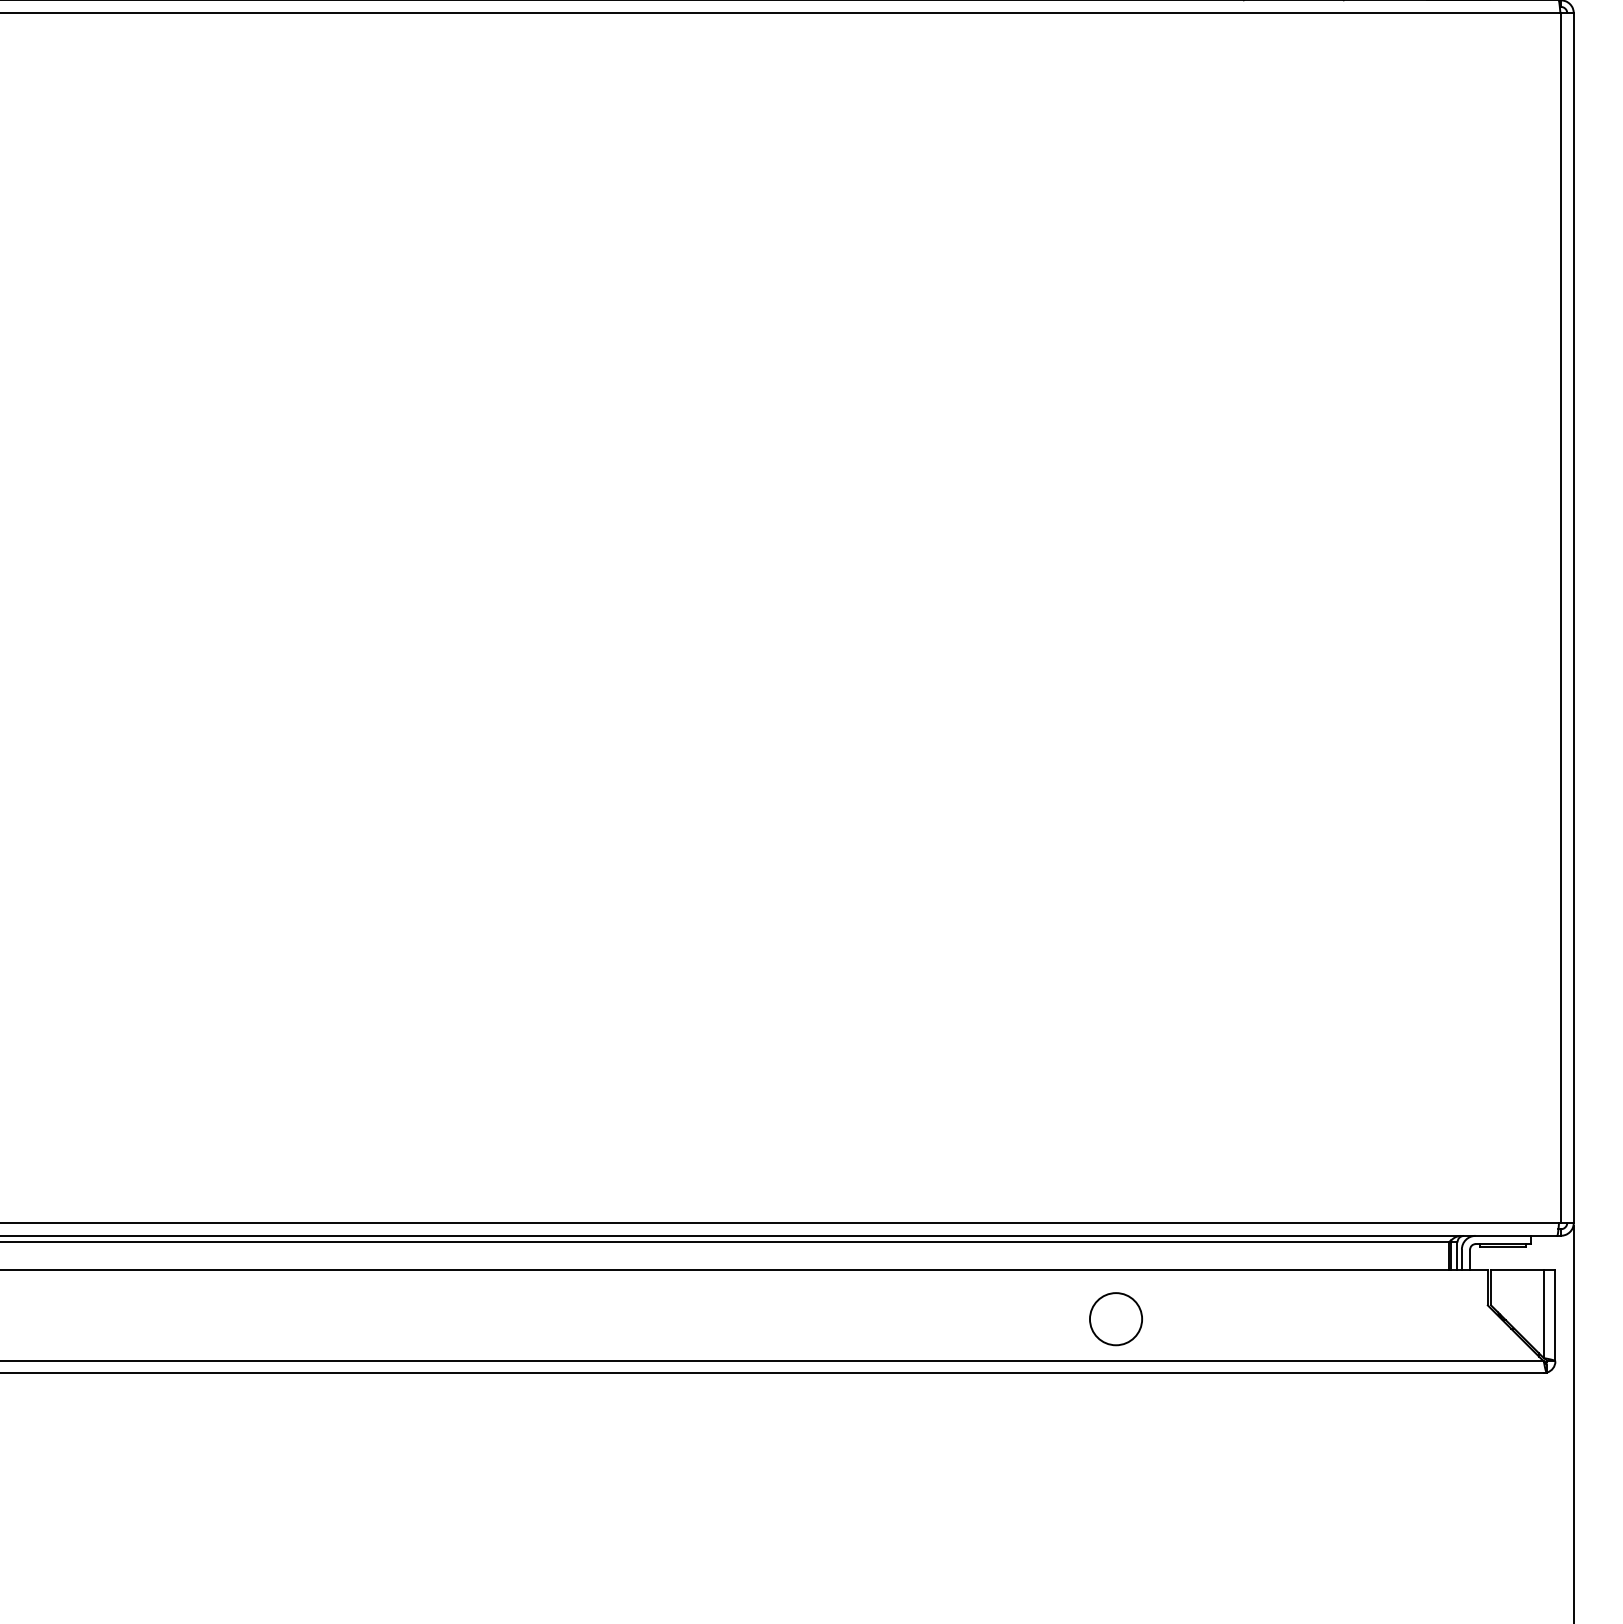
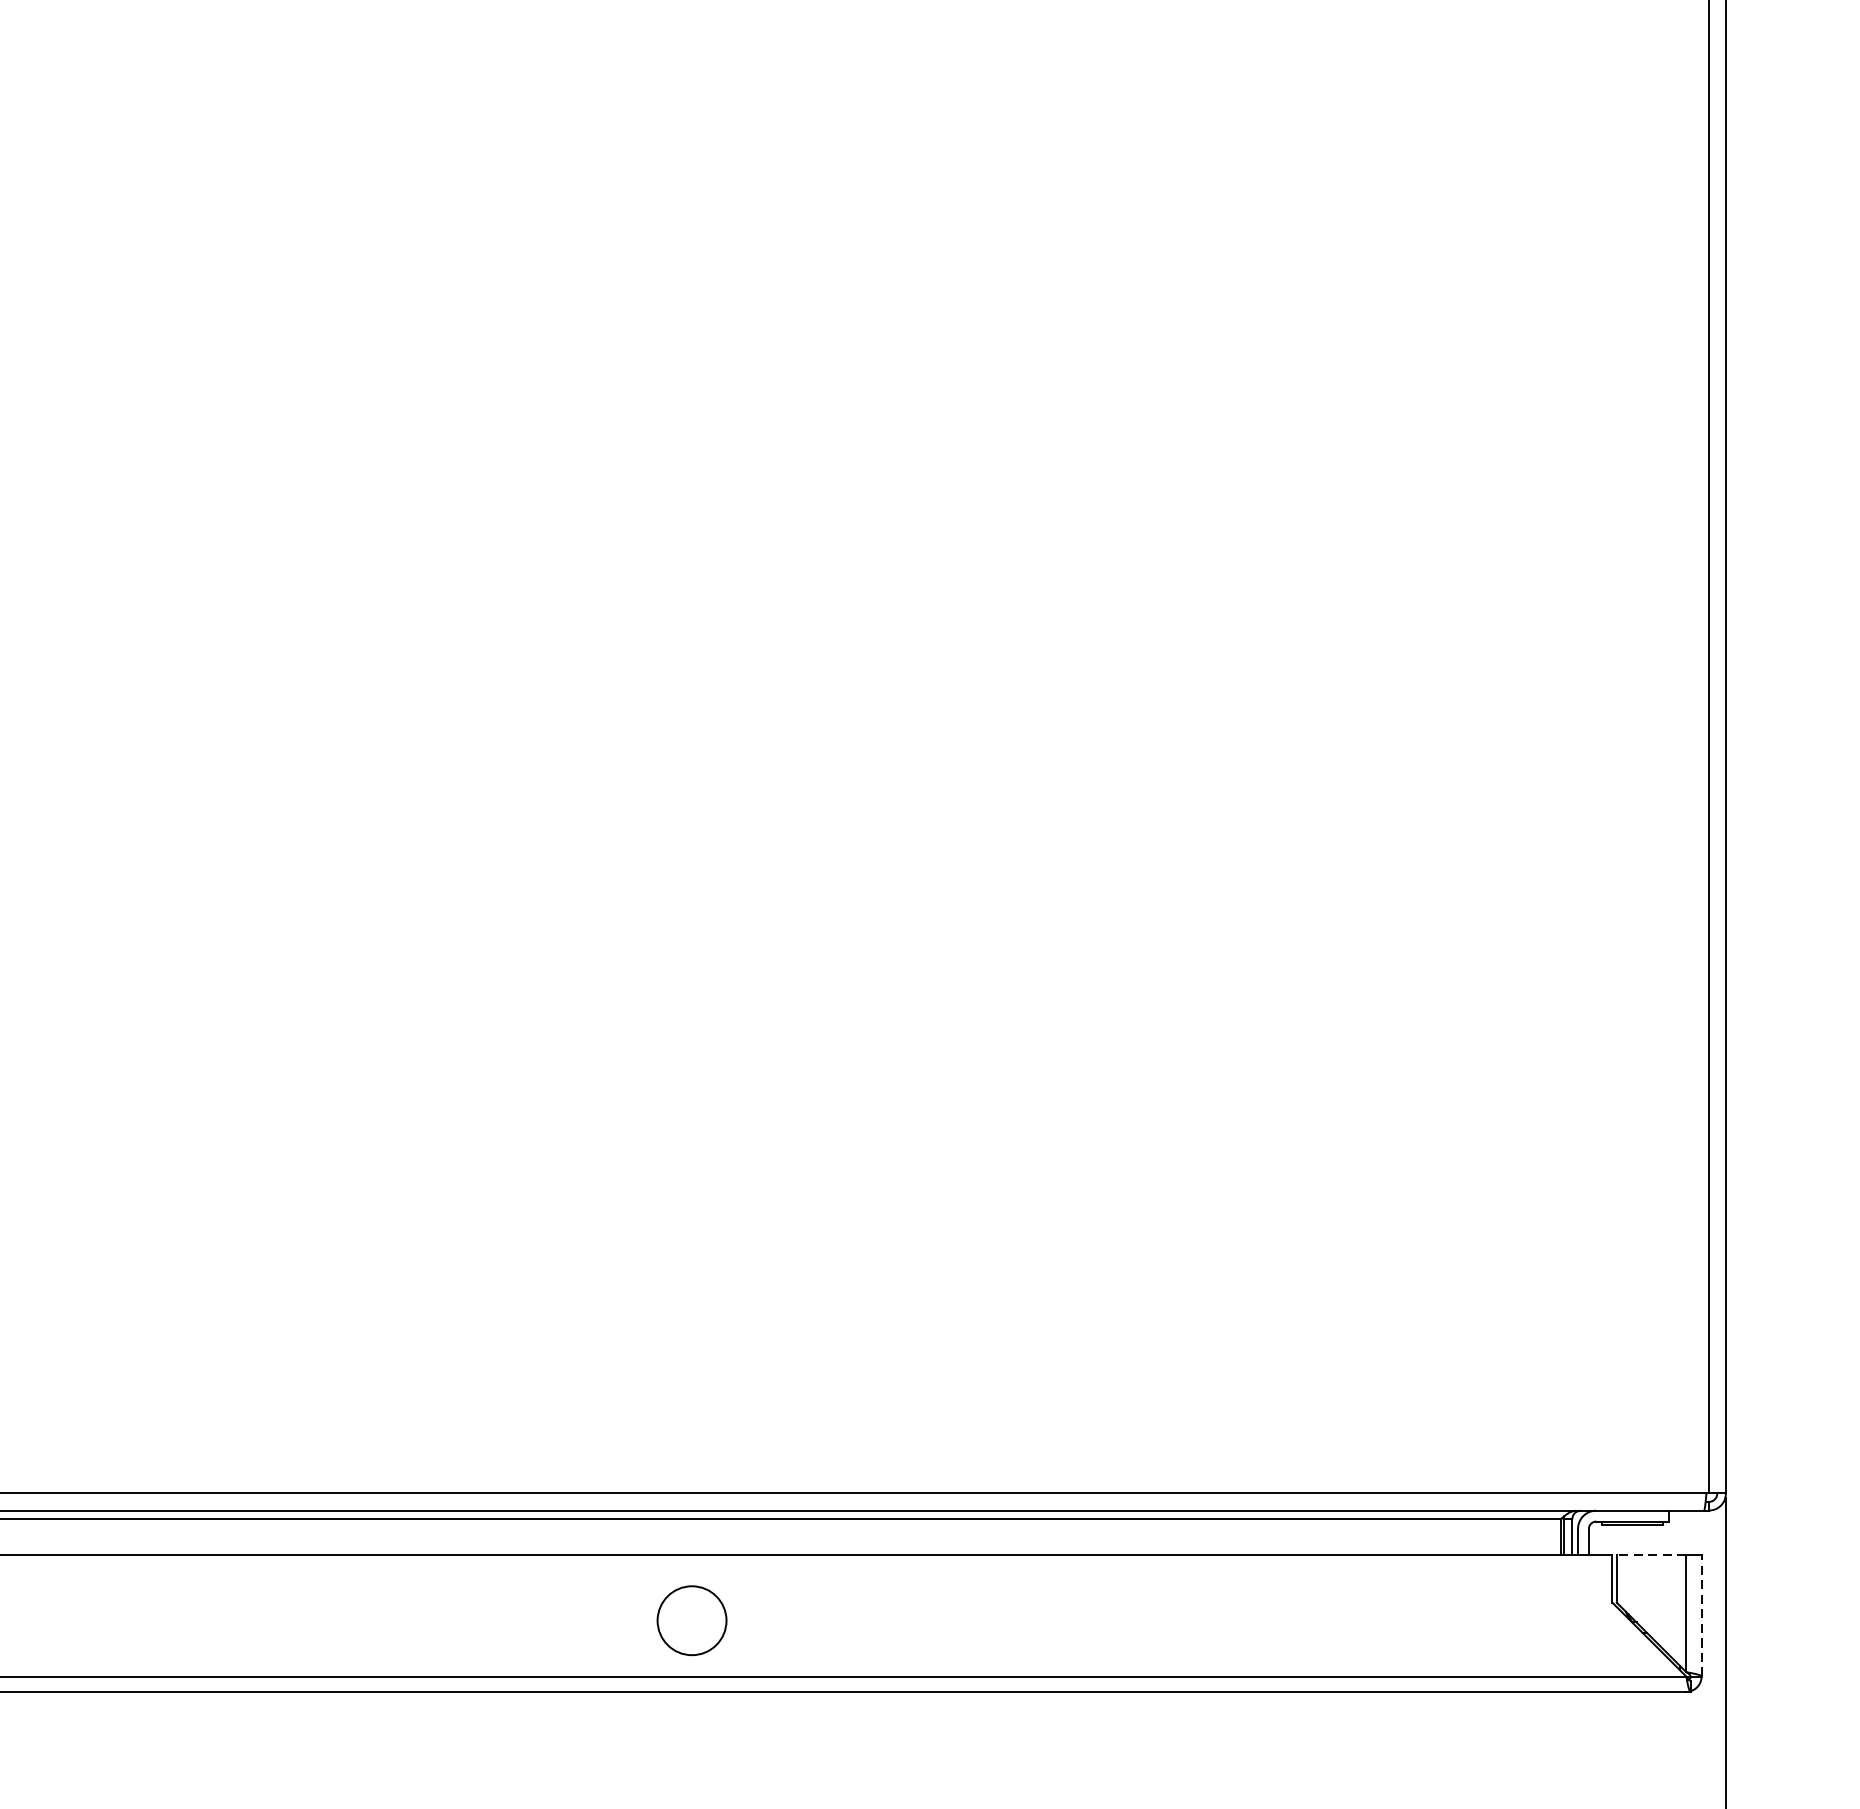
line: (1517, 1269) -> (1651, 1555), solid -> dashed
line: (1555, 1315) -> (1701, 1615), solid -> dashed
circle: (1115, 1319) -> (691, 1621), moved

